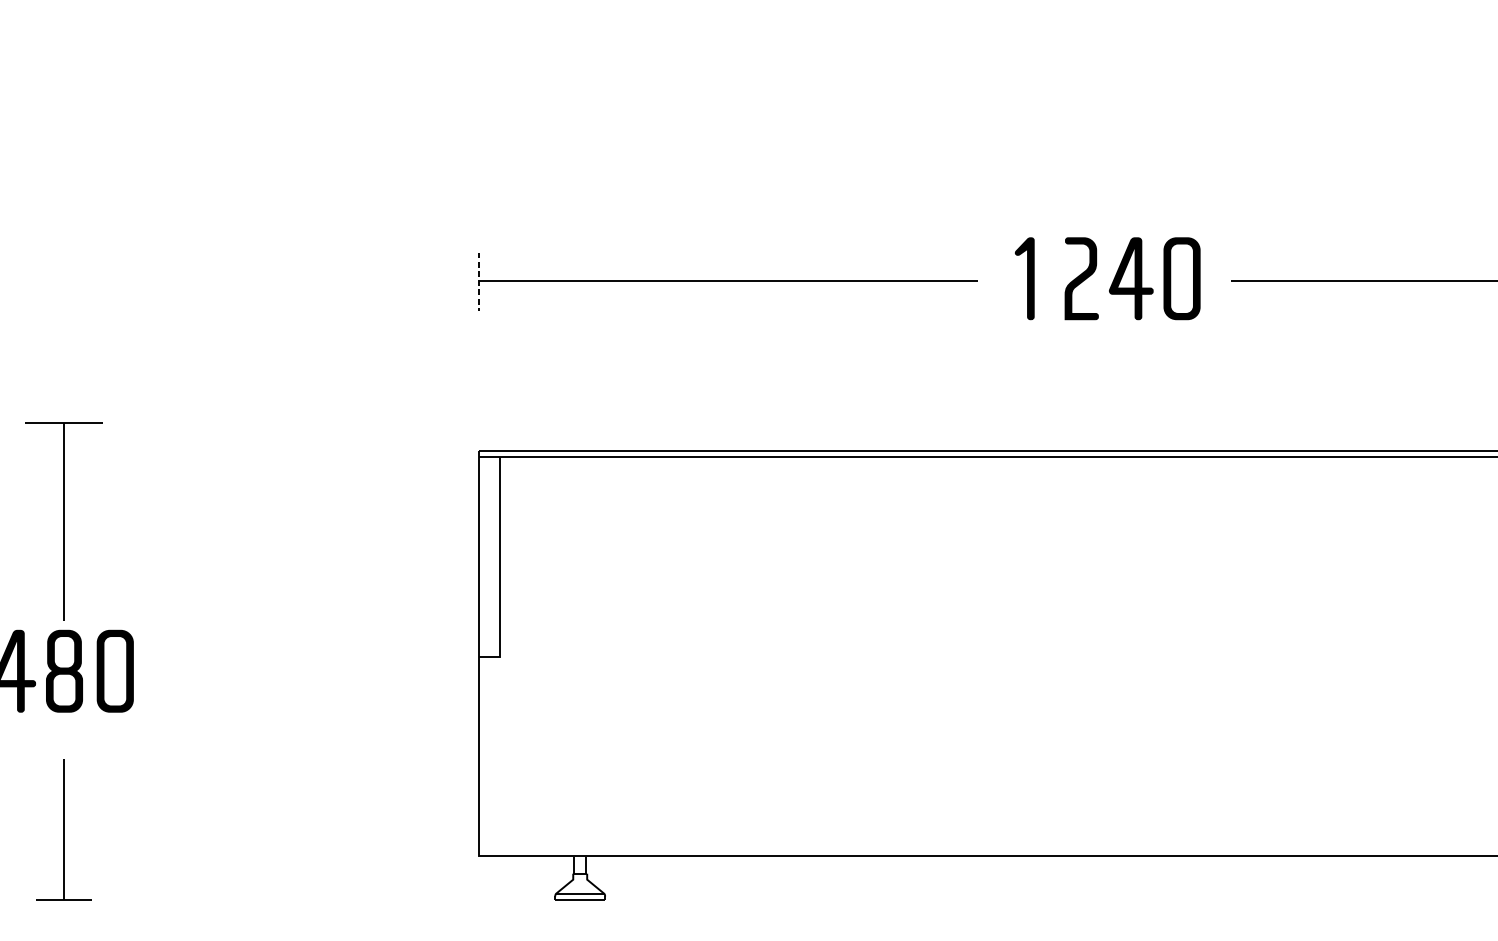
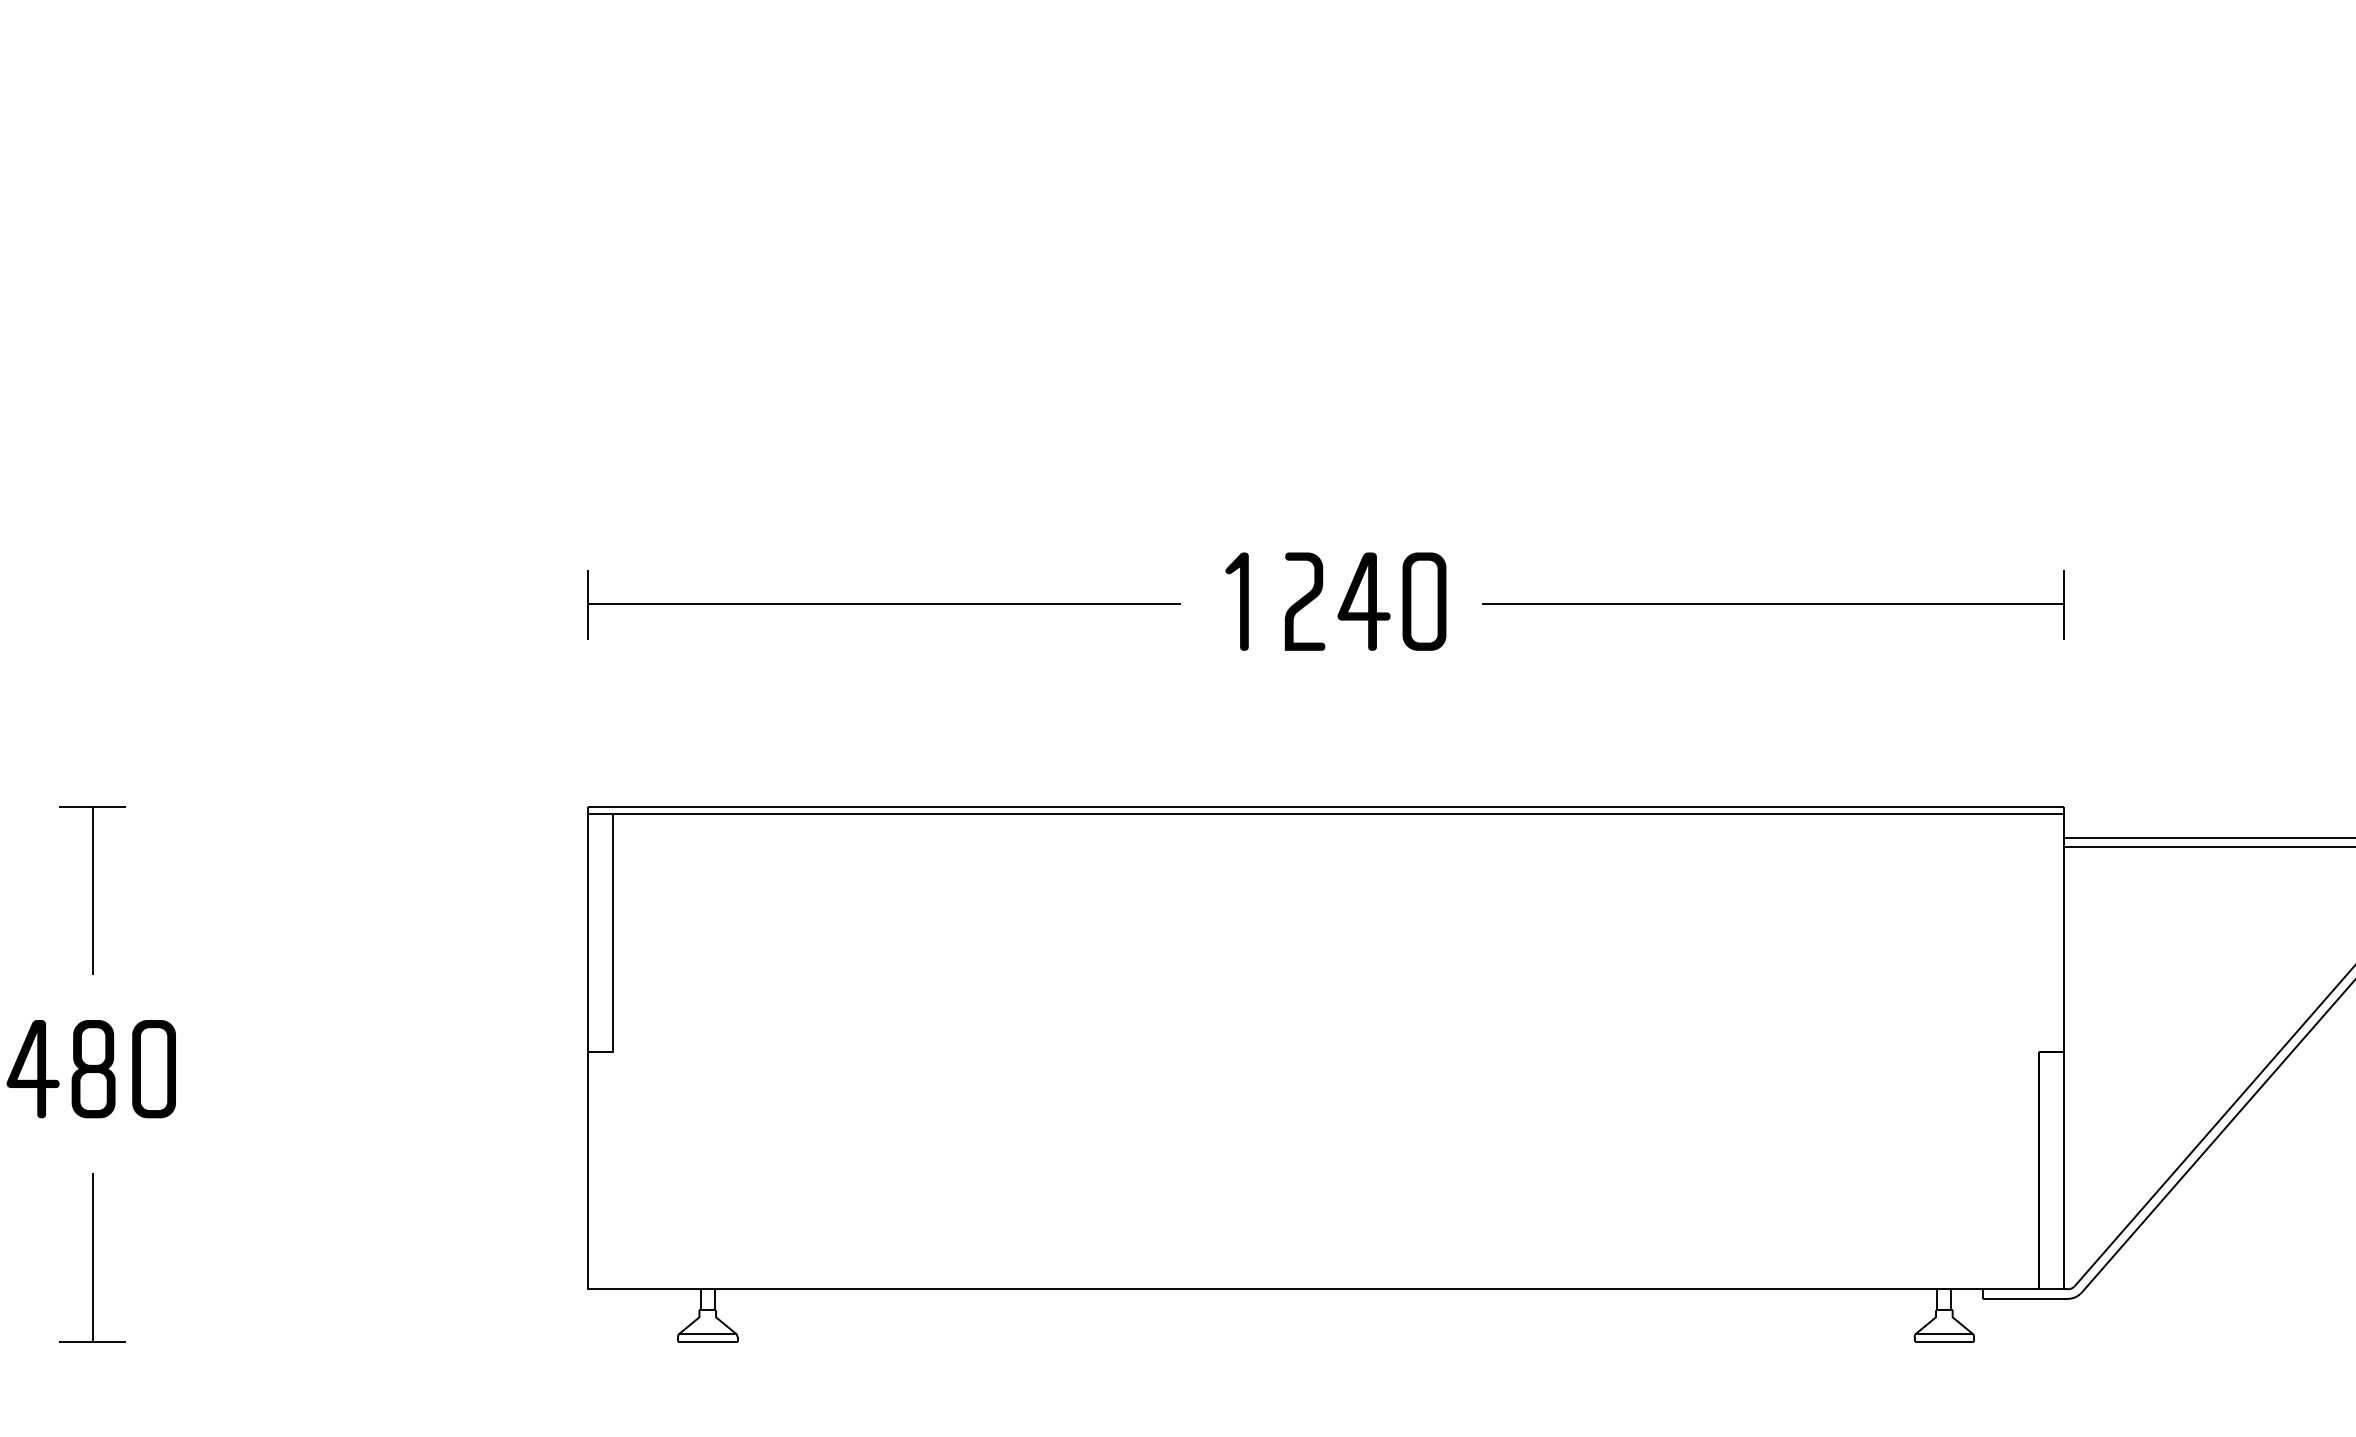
line: (479, 281) -> (587, 605), dashed -> solid
part: (63, 521) -> (92, 890), size x0.71

